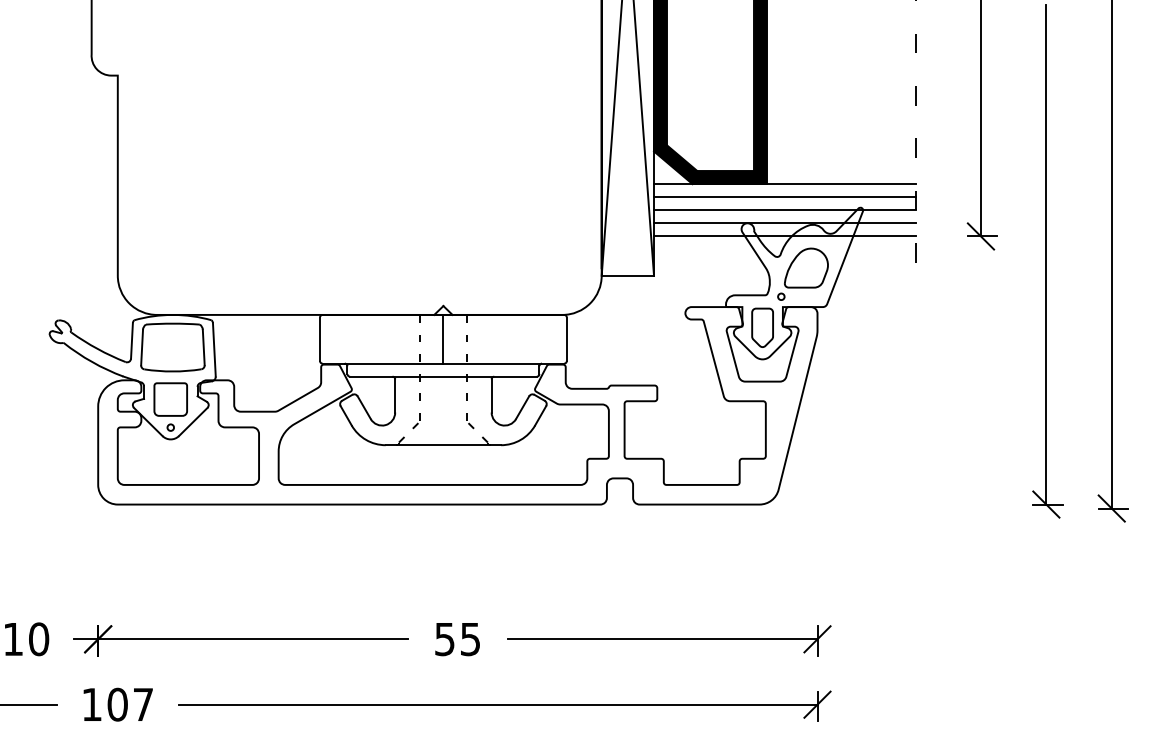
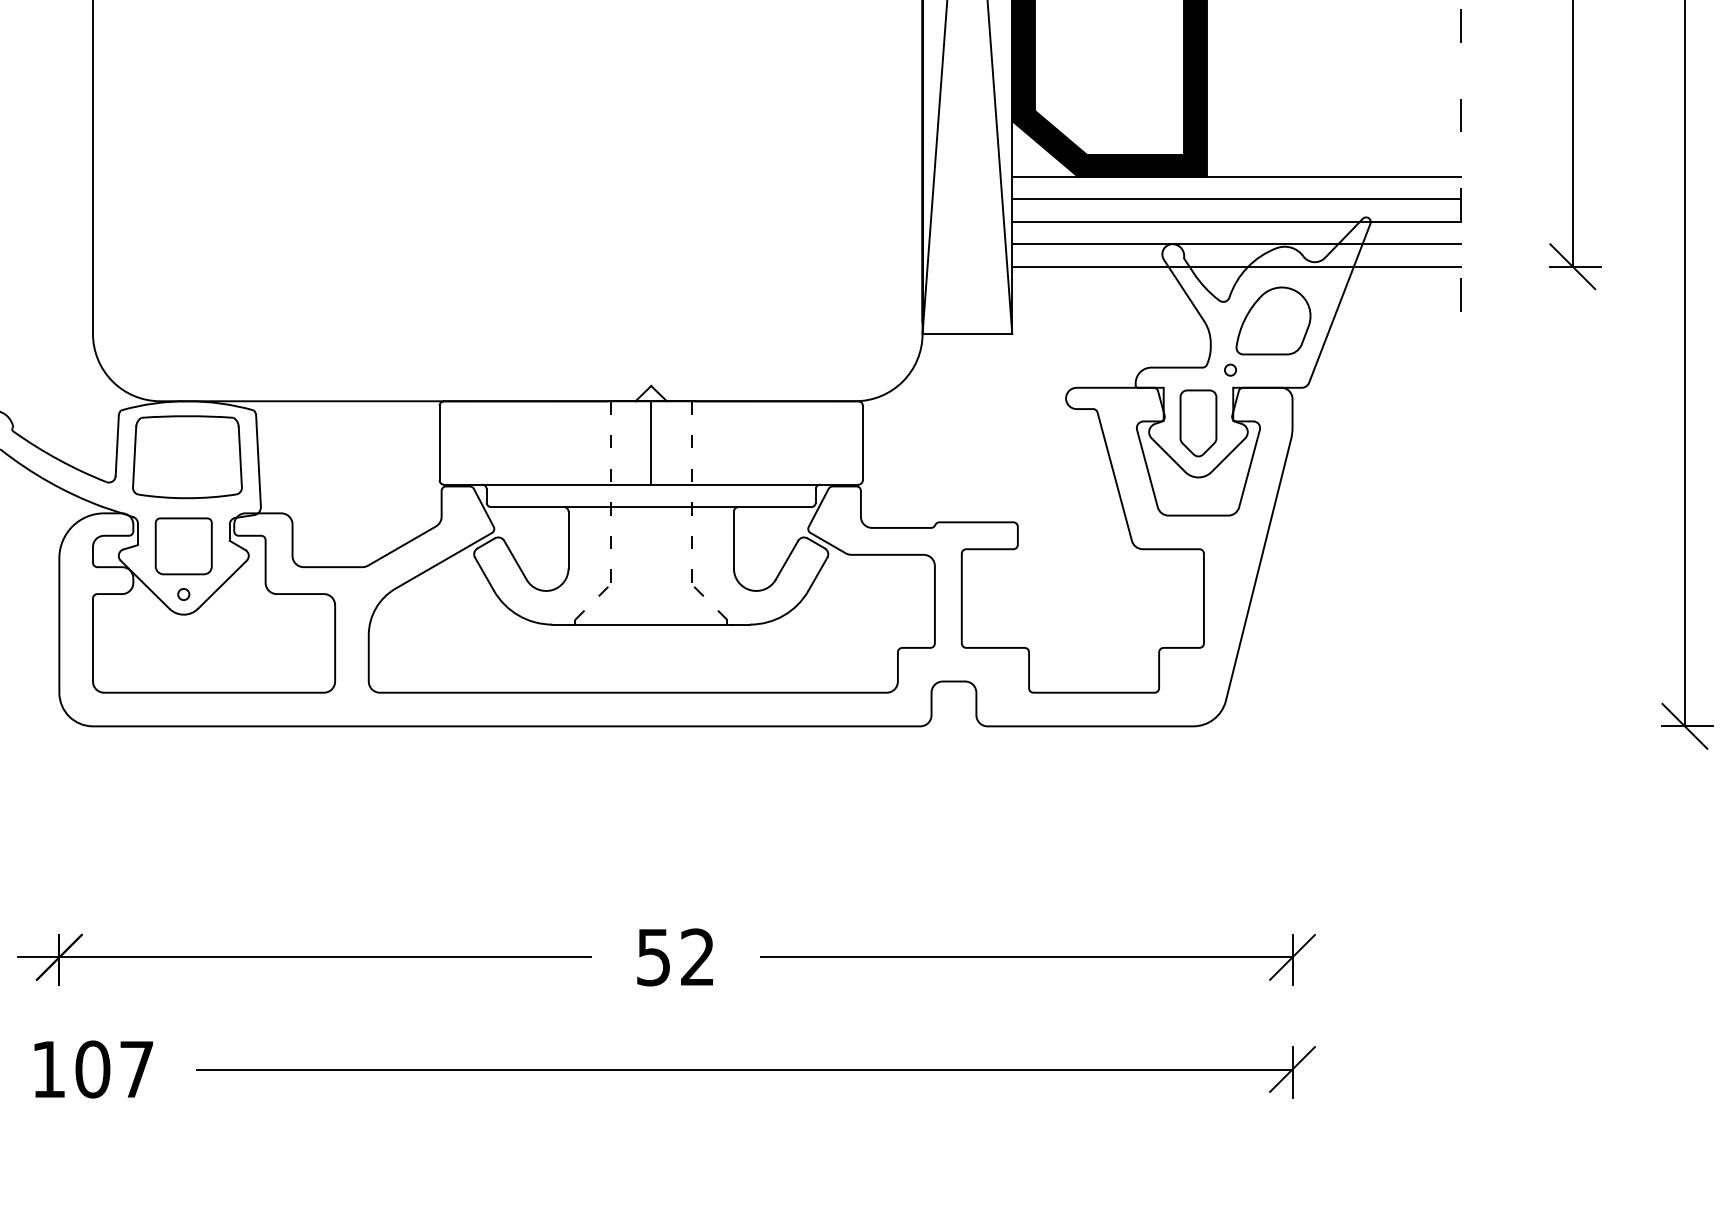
text: (469, 639) -> (695, 957), 55 -> 52

